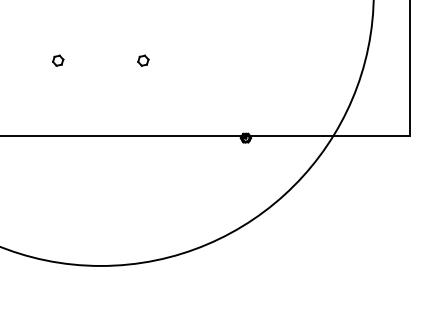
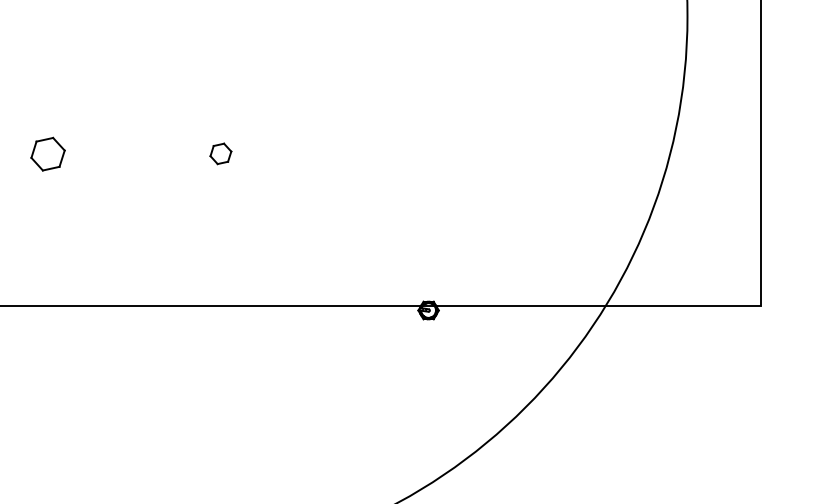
part: (58, 60) -> (49, 153), size x1.6

